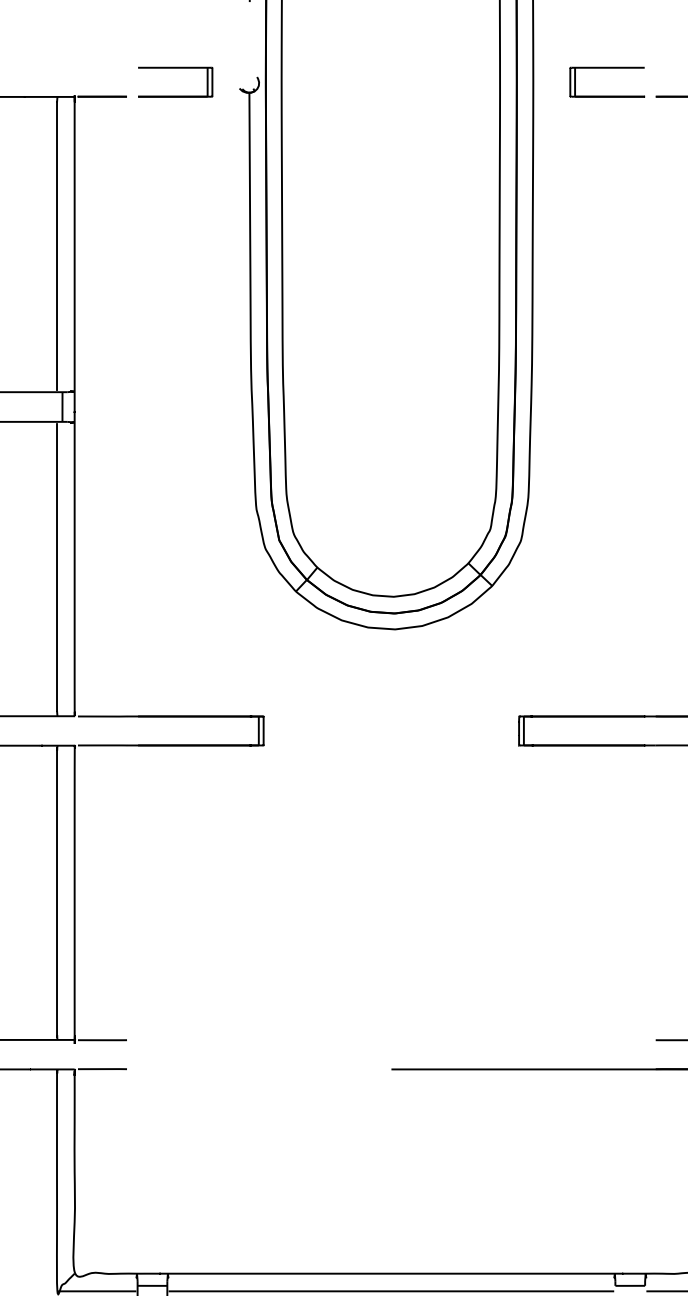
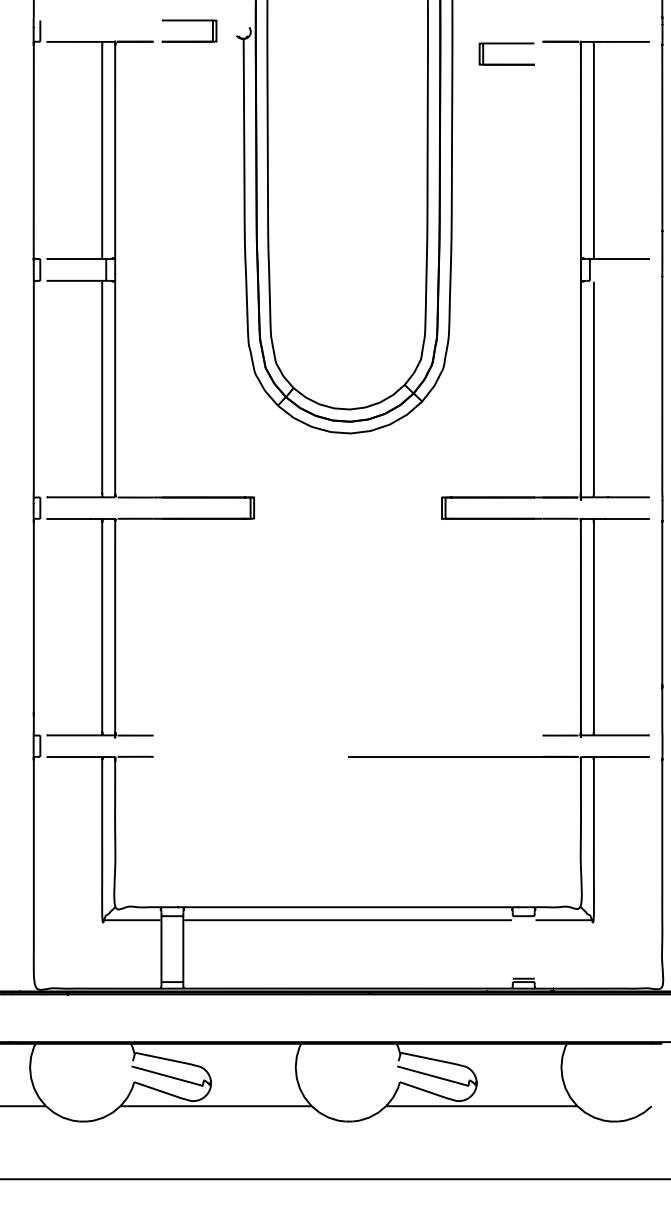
part: (606, 69) -> (506, 44), moved

